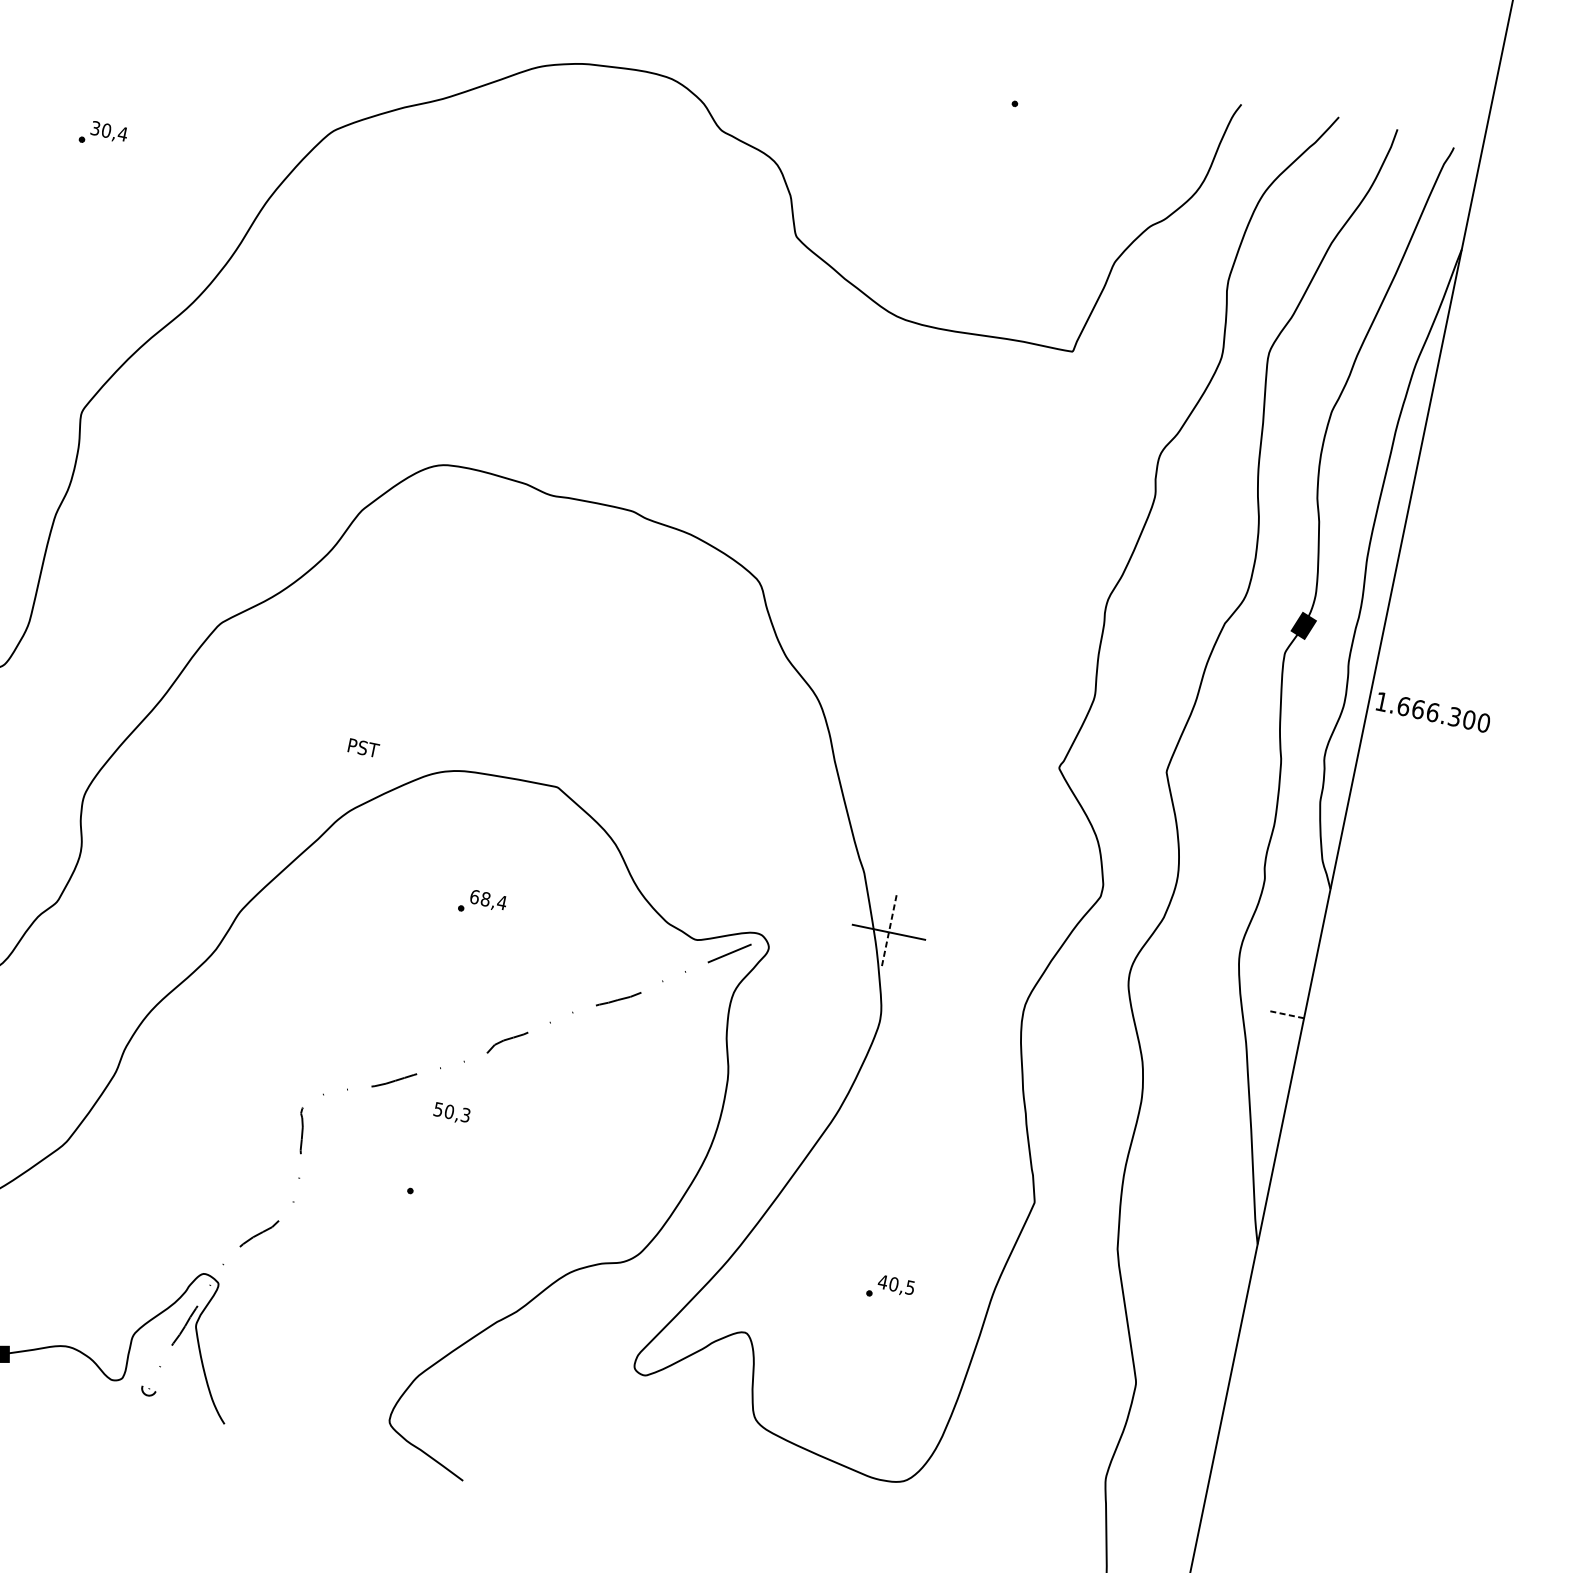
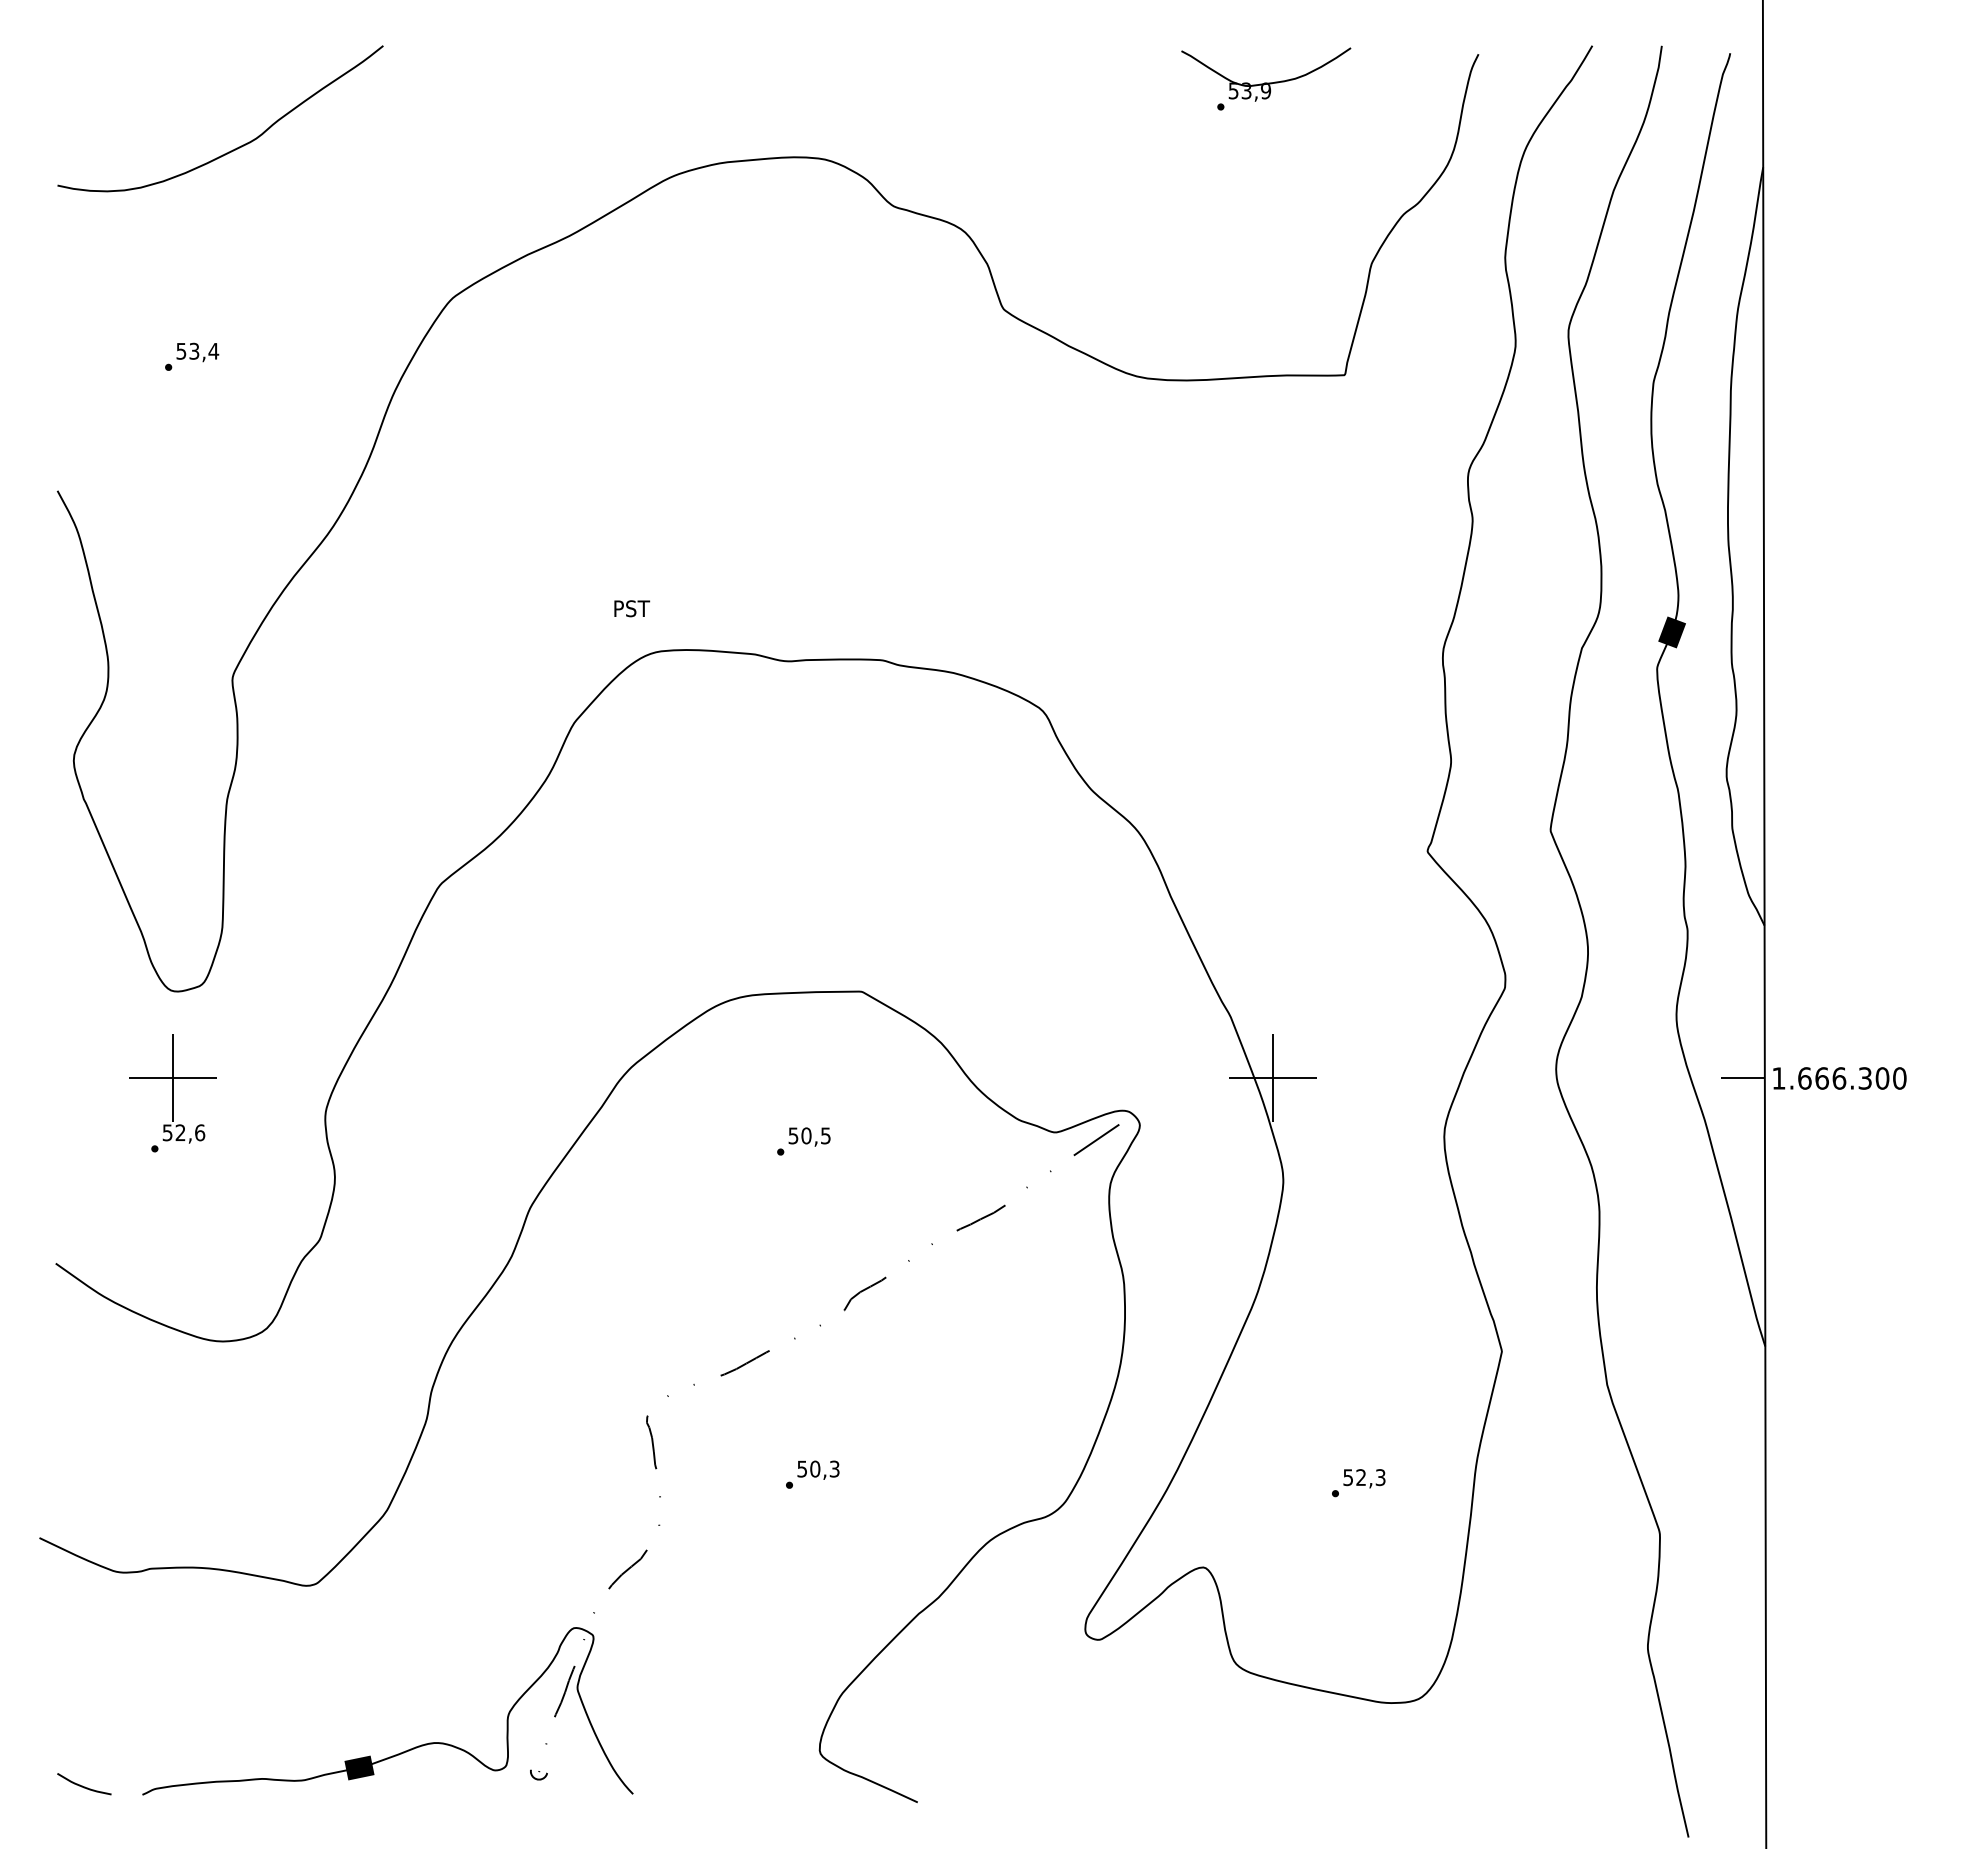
part: (1057, 91) -> (1266, 82), added
text: (101, 128) -> (188, 350), 30,4 -> 53,4
text: (1433, 712) -> (1839, 1078), moved
text: (364, 747) -> (632, 608), moved
text: (488, 899) -> (809, 1135), 68,4 -> 50,5
line: (888, 932) -> (1272, 1078), dashed -> solid
line: (1285, 1014) -> (1742, 1078), dashed -> solid
text: (452, 1112) -> (818, 1469), moved
text: (895, 1284) -> (1363, 1477), 40,5 -> 52,3

